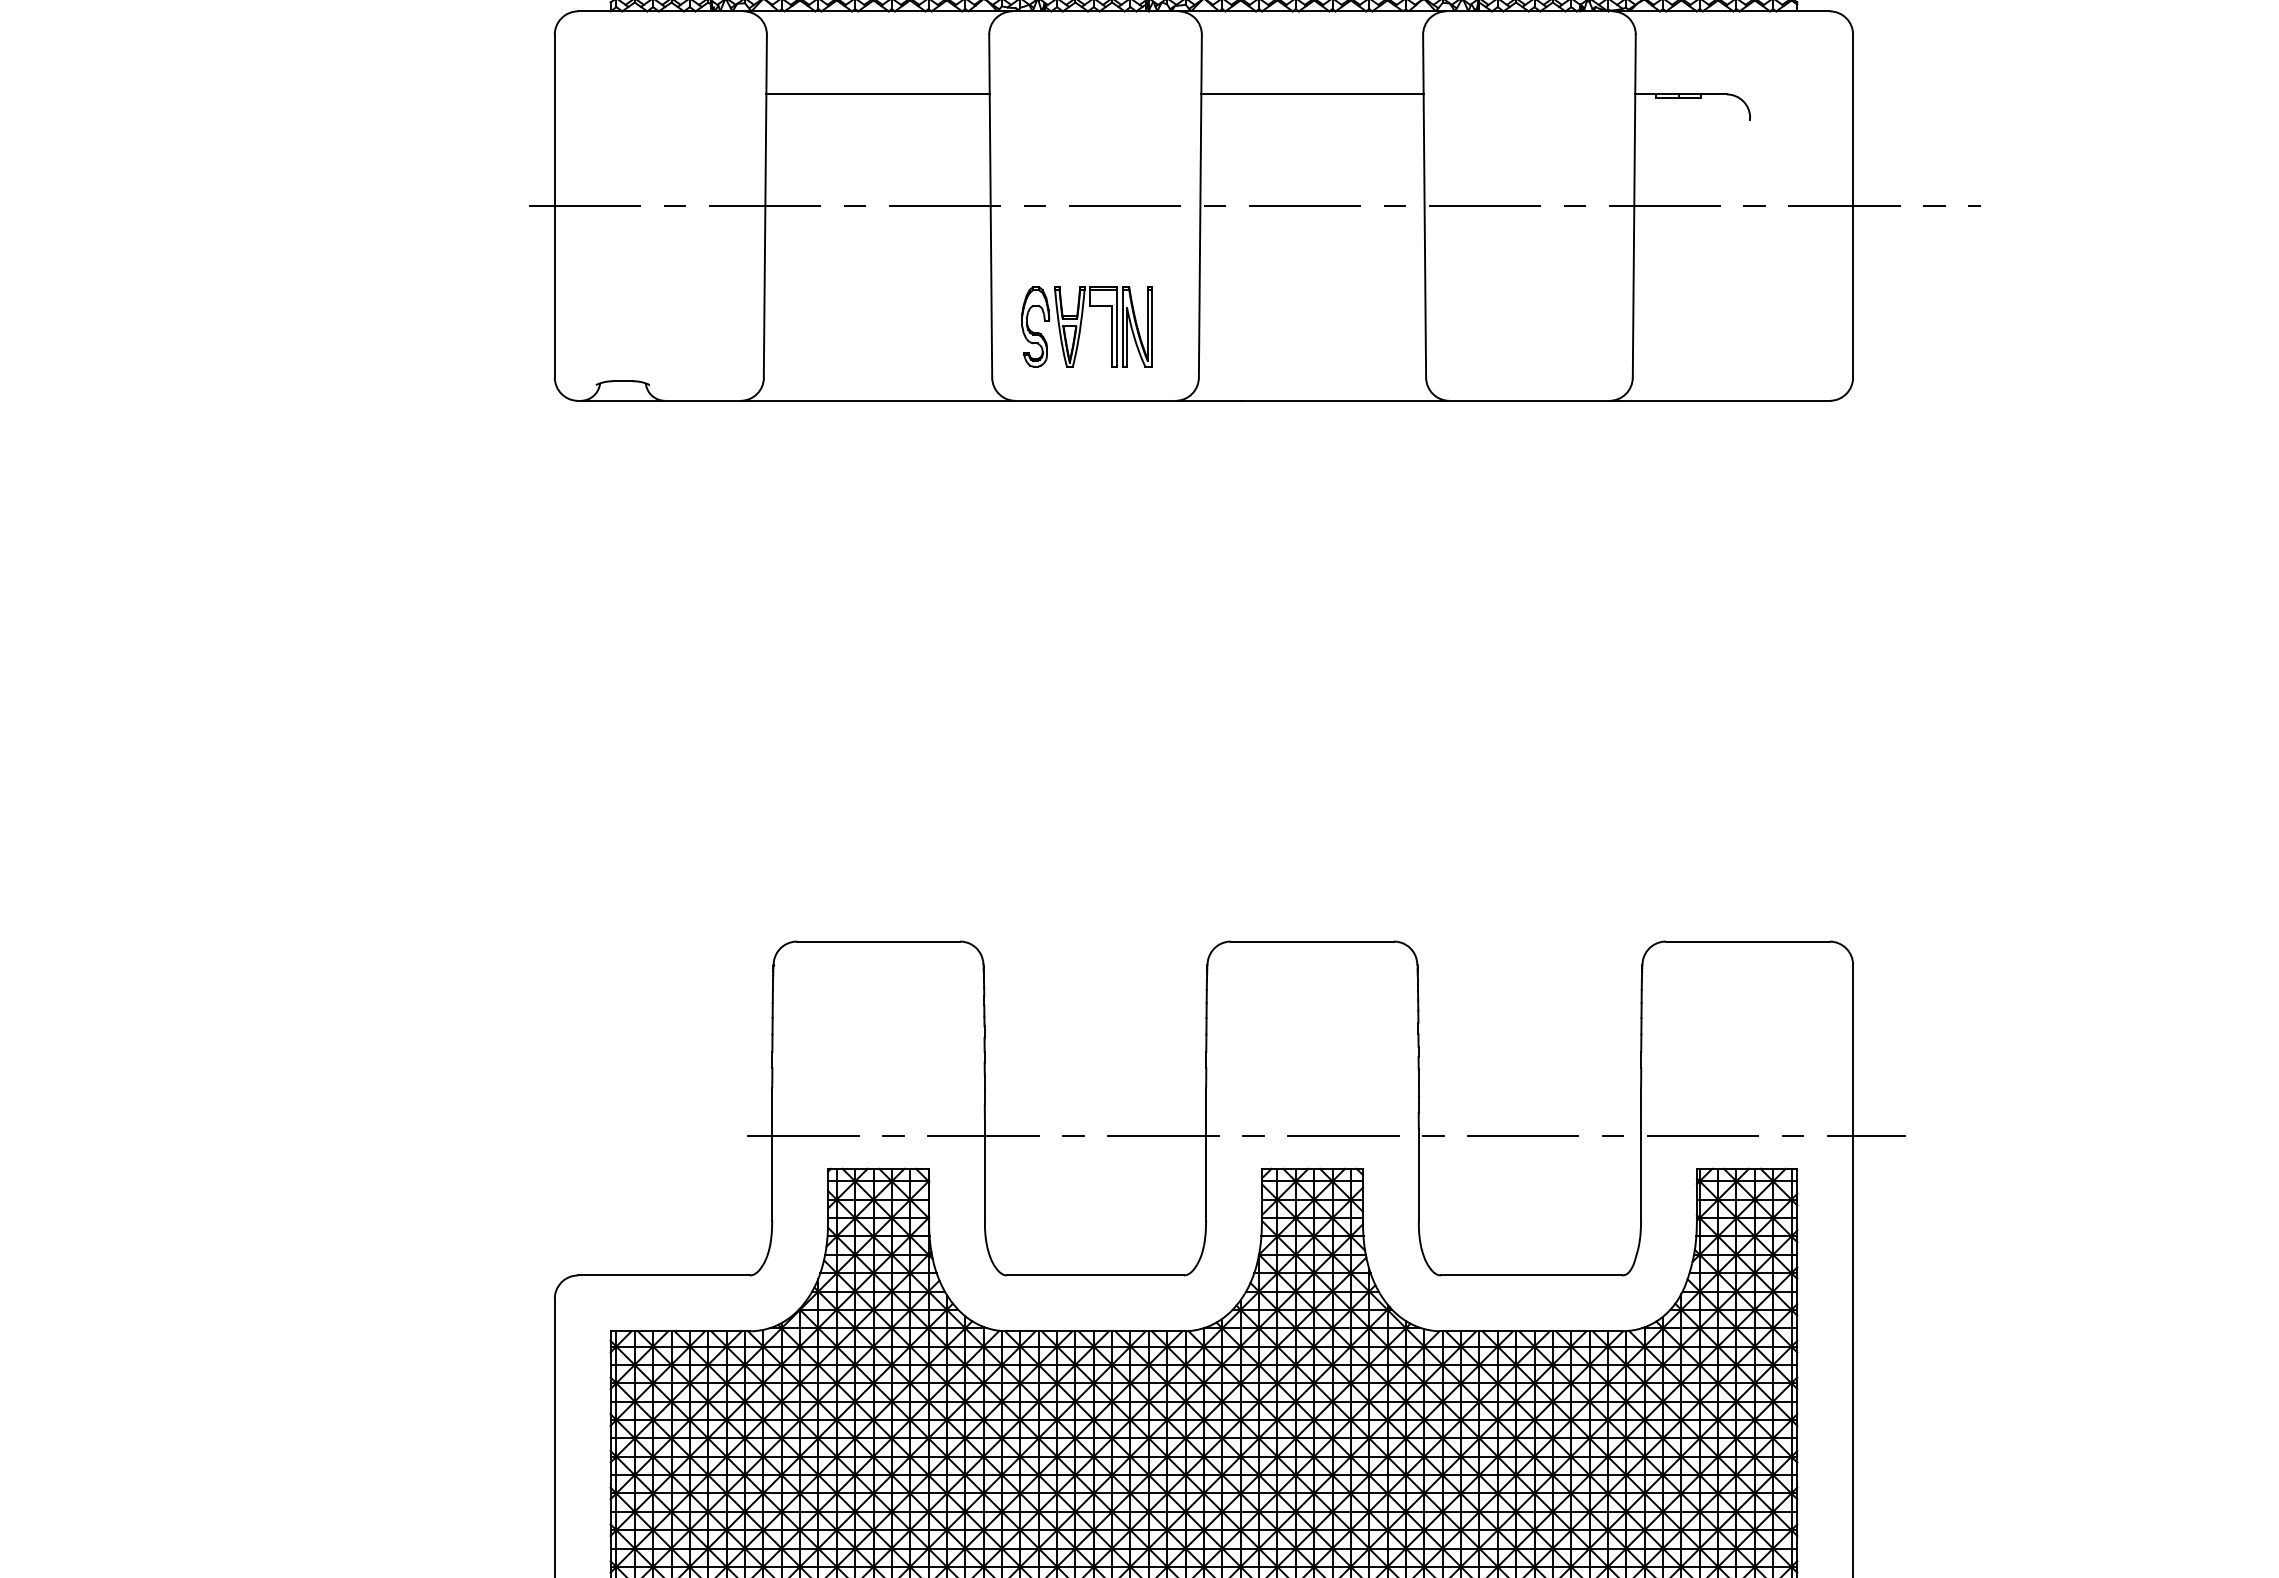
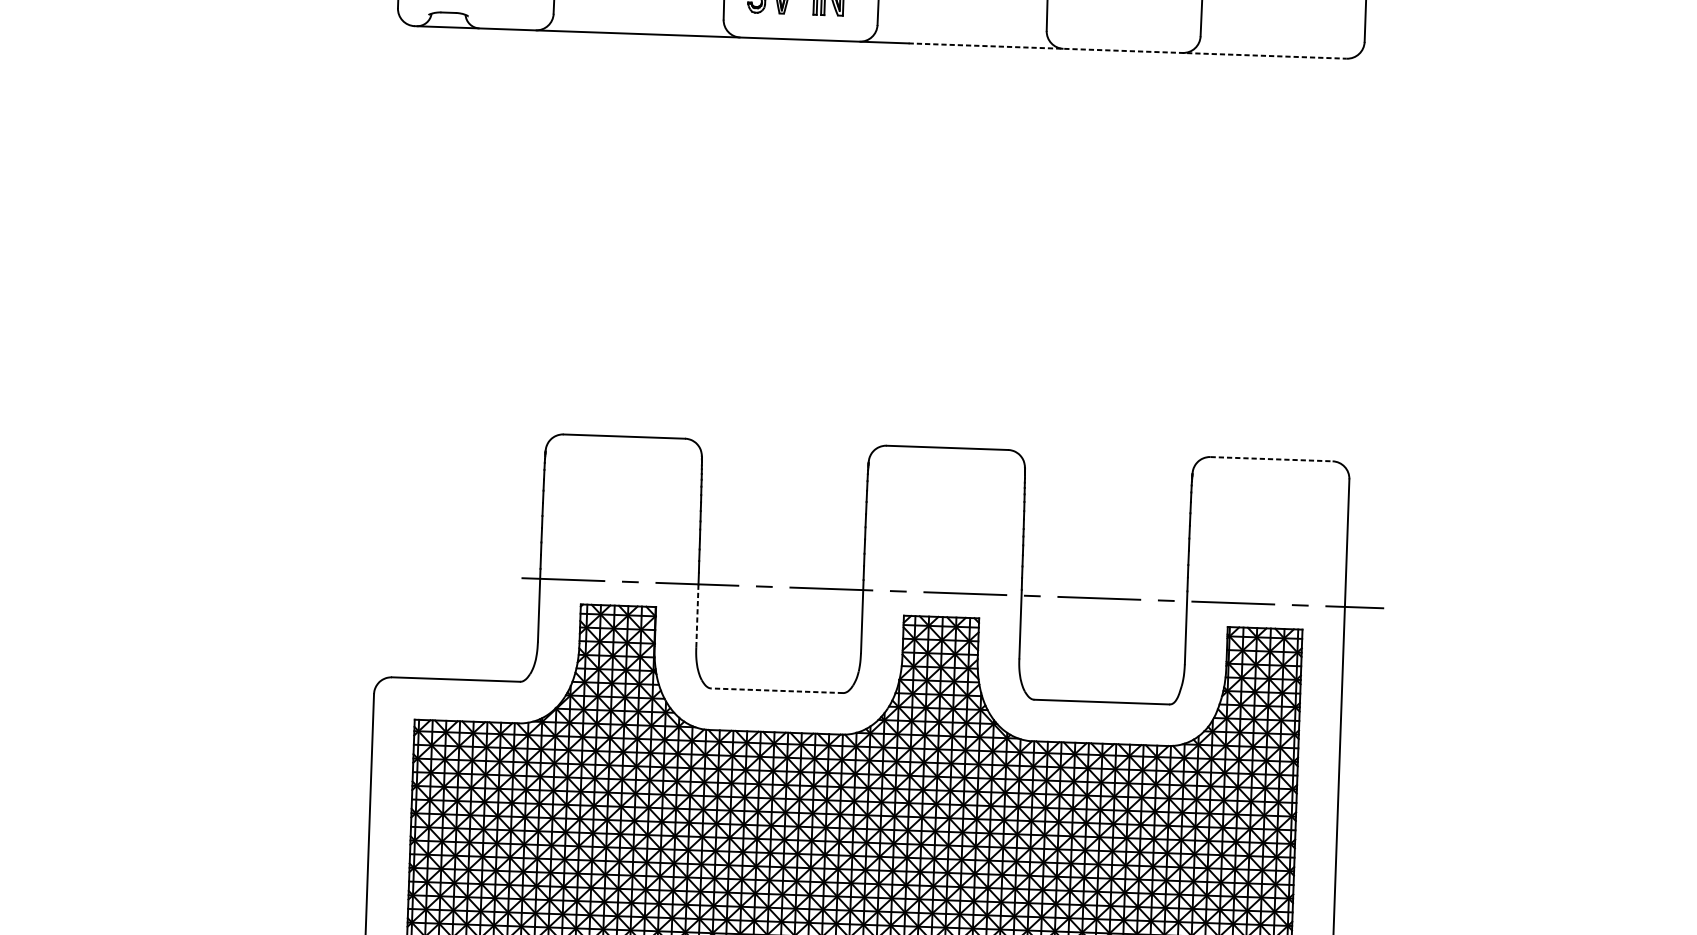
line: (1536, 400) -> (1128, 50), solid -> dashed
line: (1747, 941) -> (1271, 459), solid -> dashed
line: (984, 1178) -> (697, 615), solid -> dashed
line: (1094, 1275) -> (776, 690), solid -> dashed

